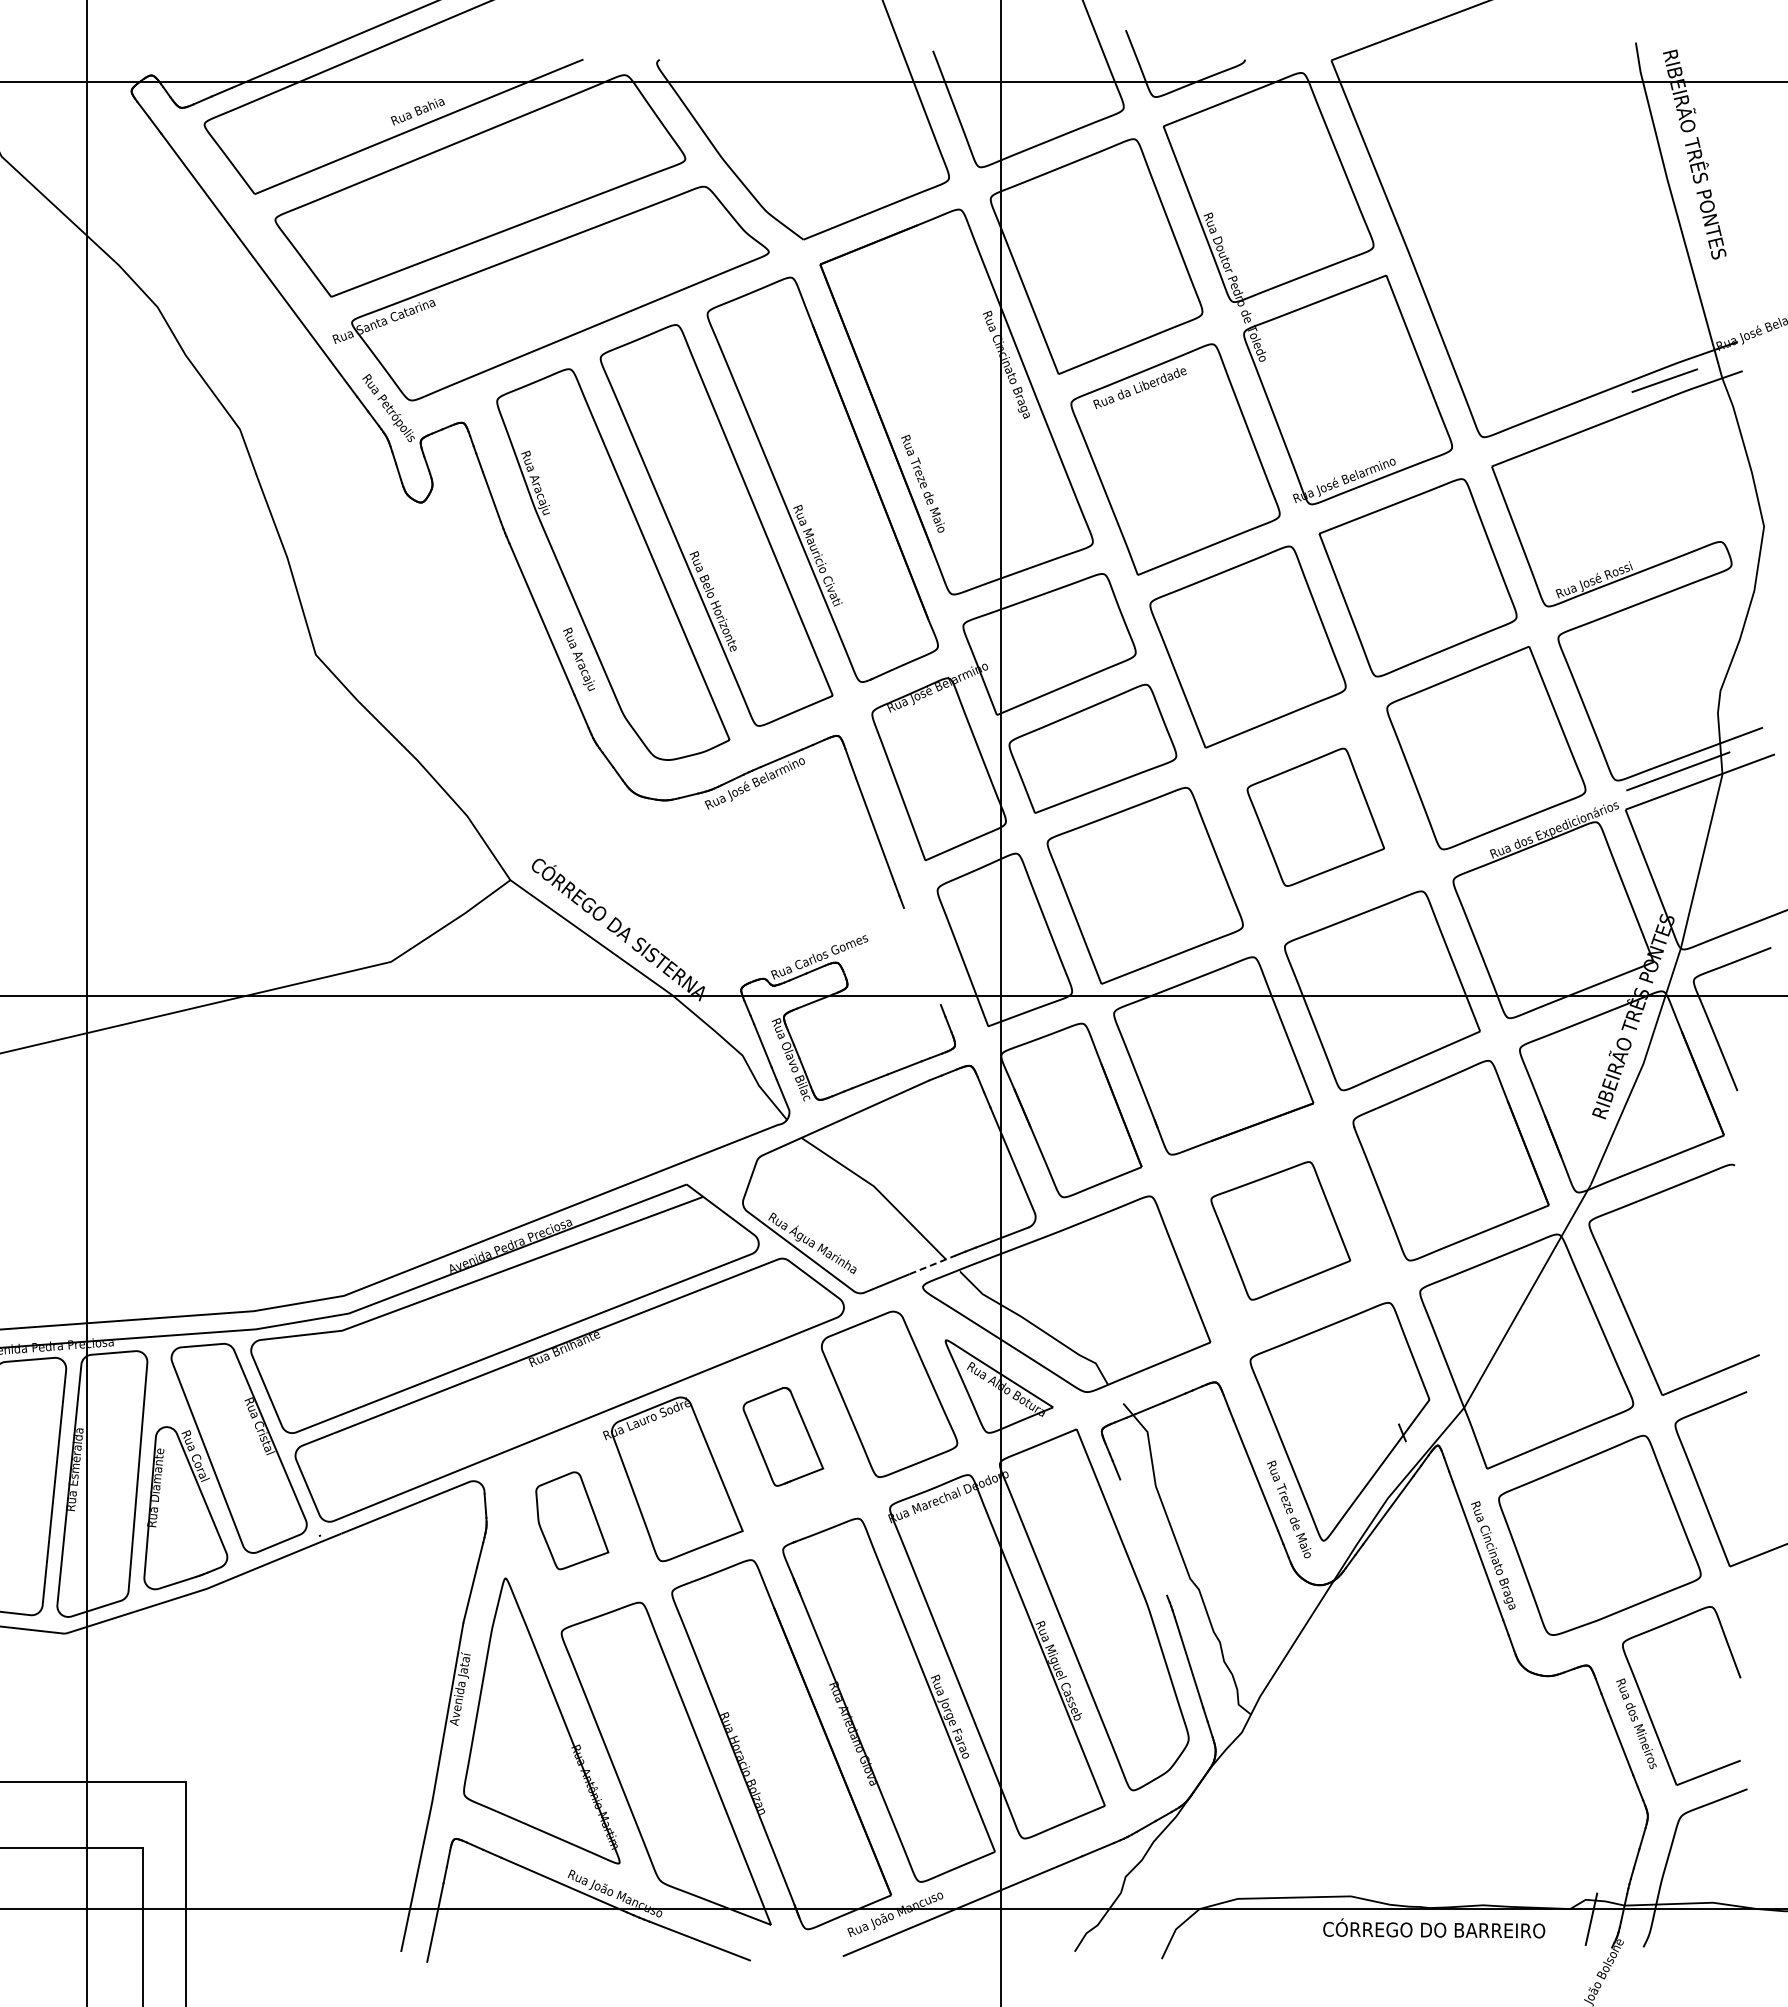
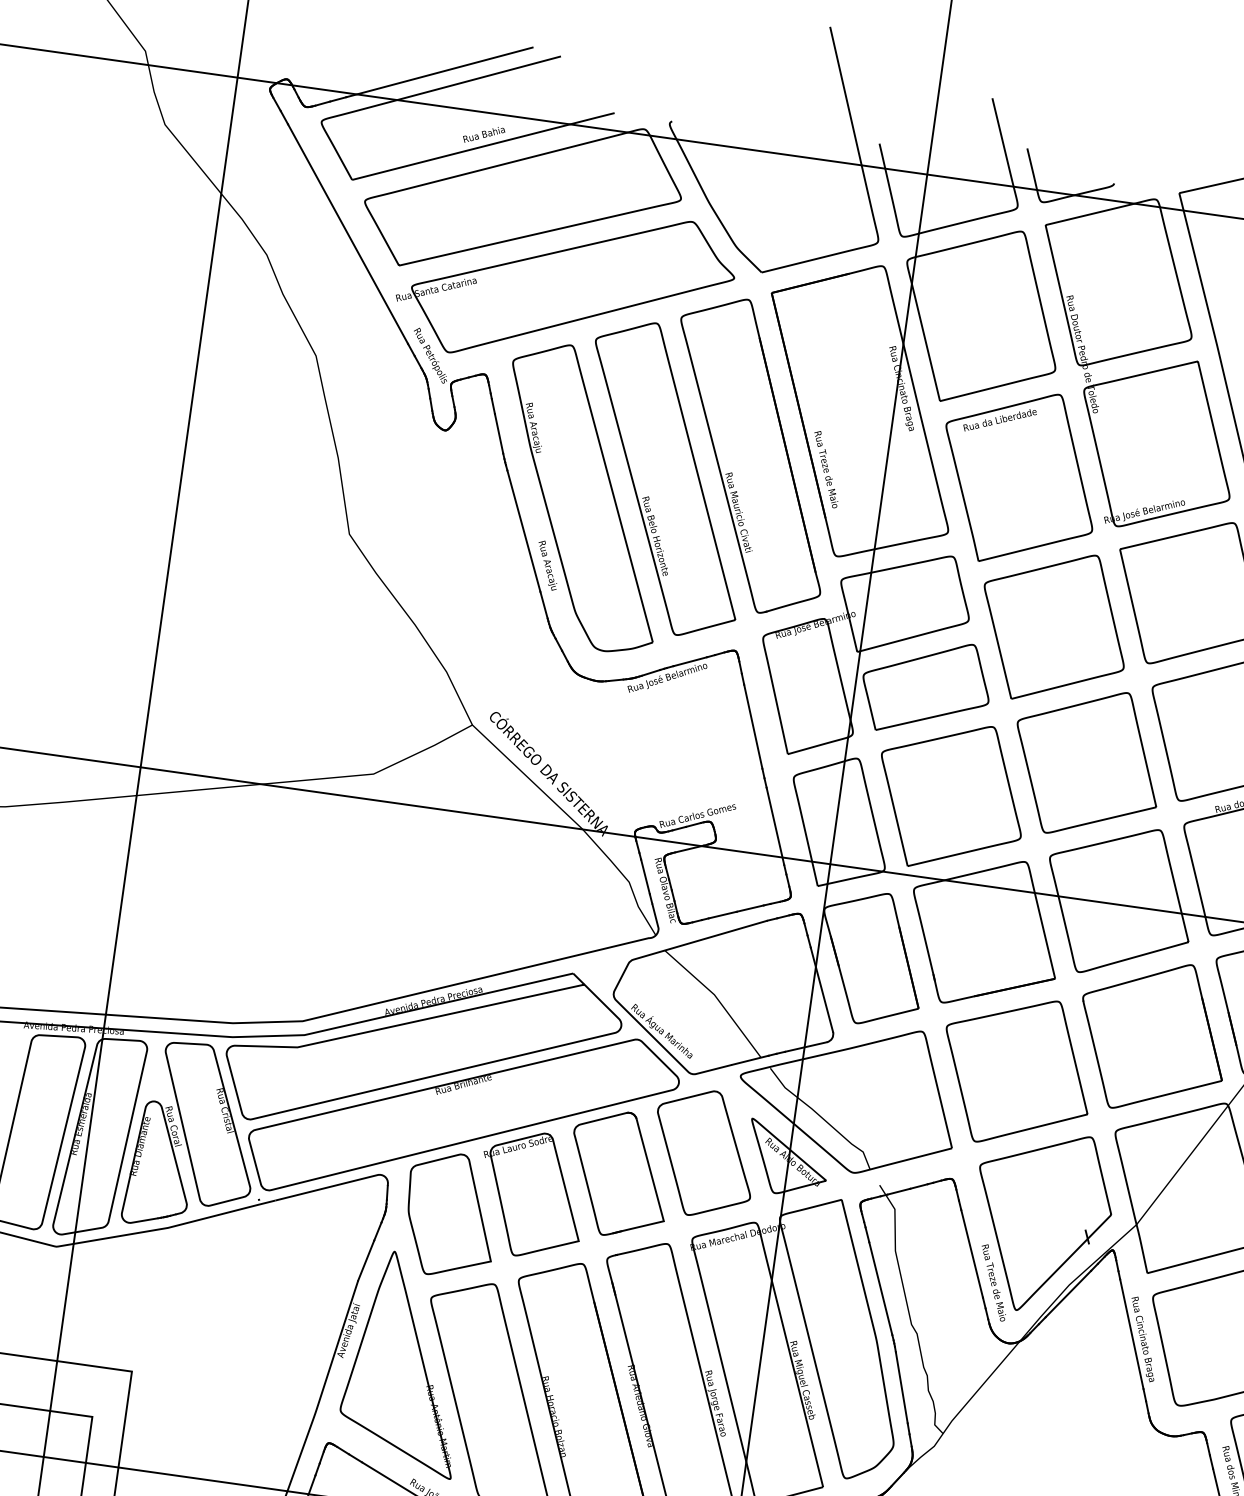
part: (1315, 817) -> (1086, 763), size x1.43
line: (921, 956) -> (774, 826), added
part: (1280, 1230) -> (1016, 1071), size x1.43
line: (932, 1264) -> (750, 1060), dashed -> solid
part: (783, 1436) -> (619, 1174), size x1.67
part: (572, 1520) -> (451, 1215), size x1.67
line: (1143, 1537) -> (880, 1288), added

